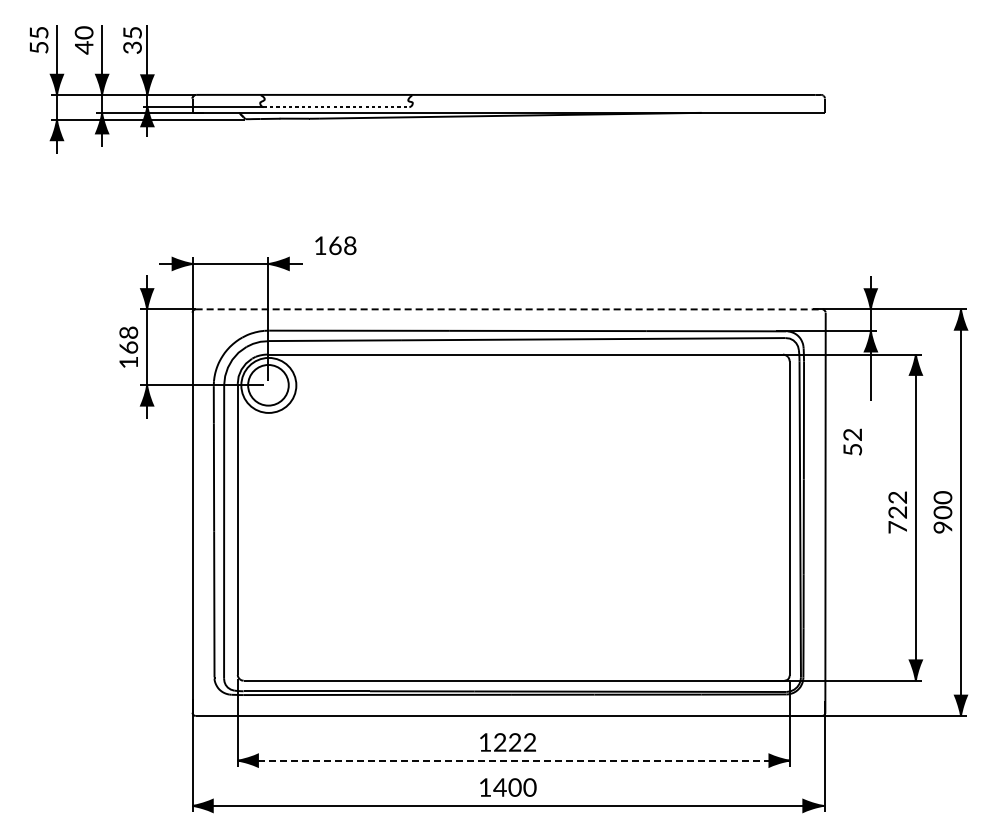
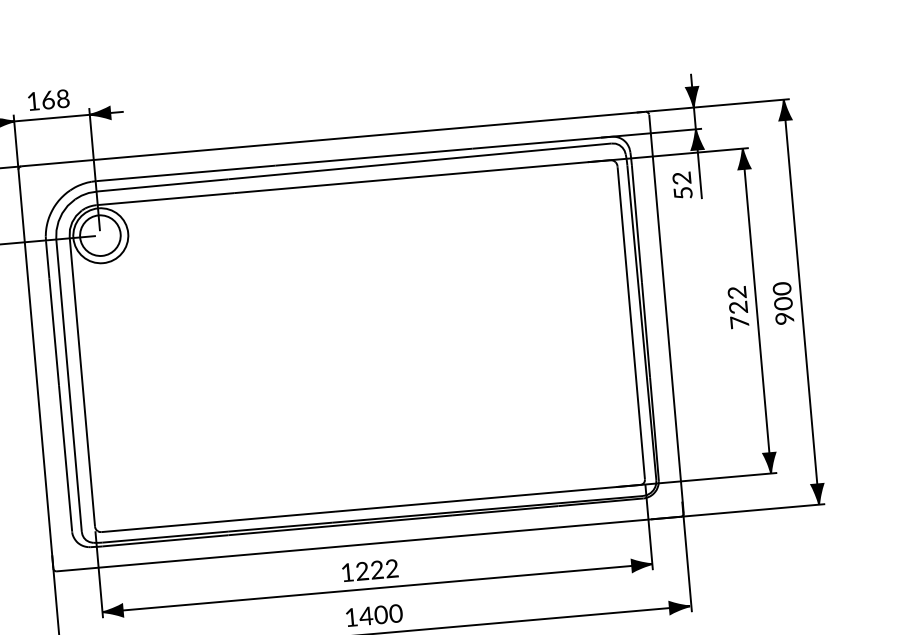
text: (335, 245) -> (48, 99), moved
line: (508, 309) -> (332, 139), dashed -> solid
text: (852, 441) -> (682, 184), moved
line: (514, 760) -> (378, 587), dashed -> solid

